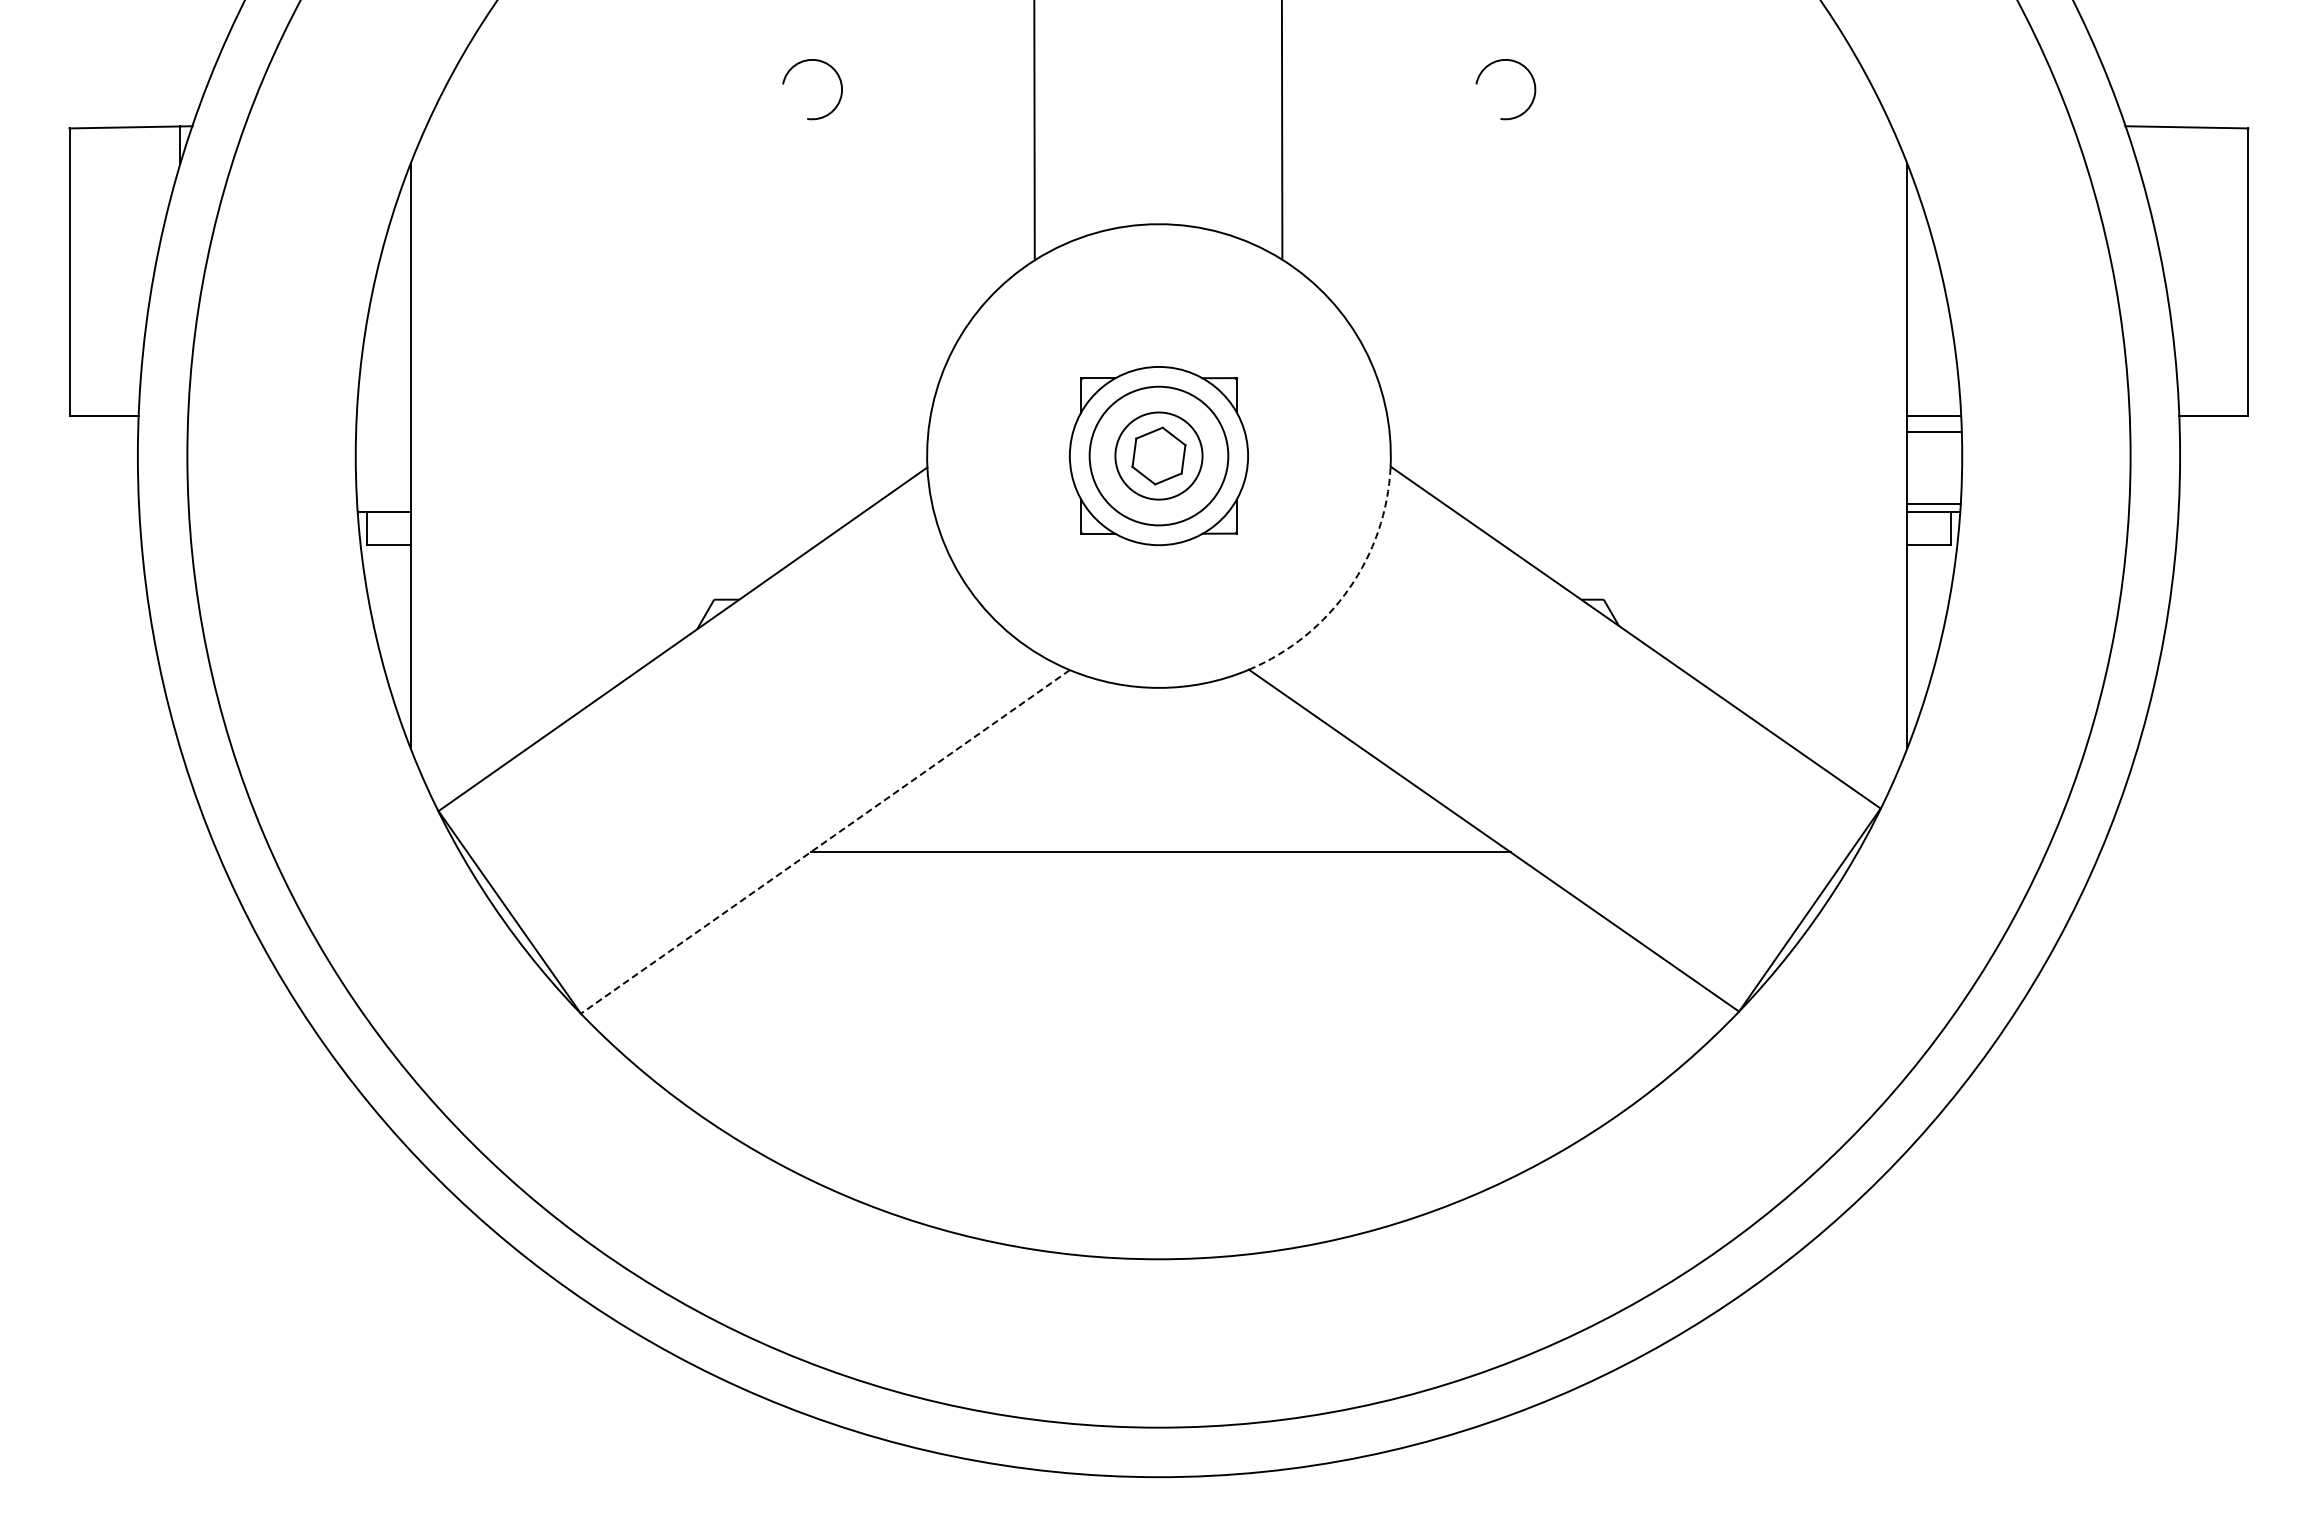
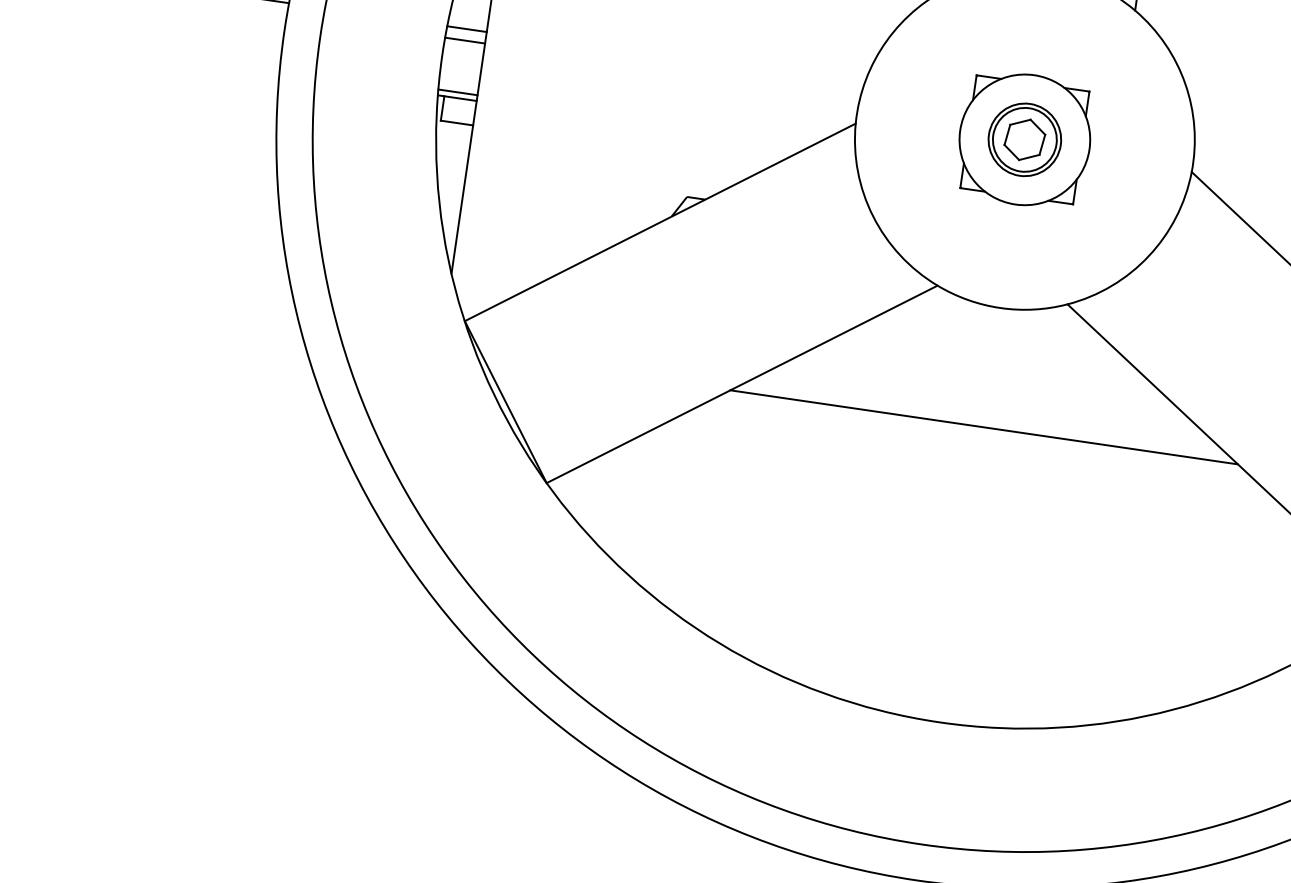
line: (383, 416) -> (466, 29), added
line: (383, 432) -> (464, 40), added
circle: (1158, 455) -> (1024, 139), size x0.71
line: (384, 503) -> (458, 92), added
arc: (1349, 588) -> (1149, 256), dashed -> solid
line: (825, 841) -> (742, 384), dashed -> solid

